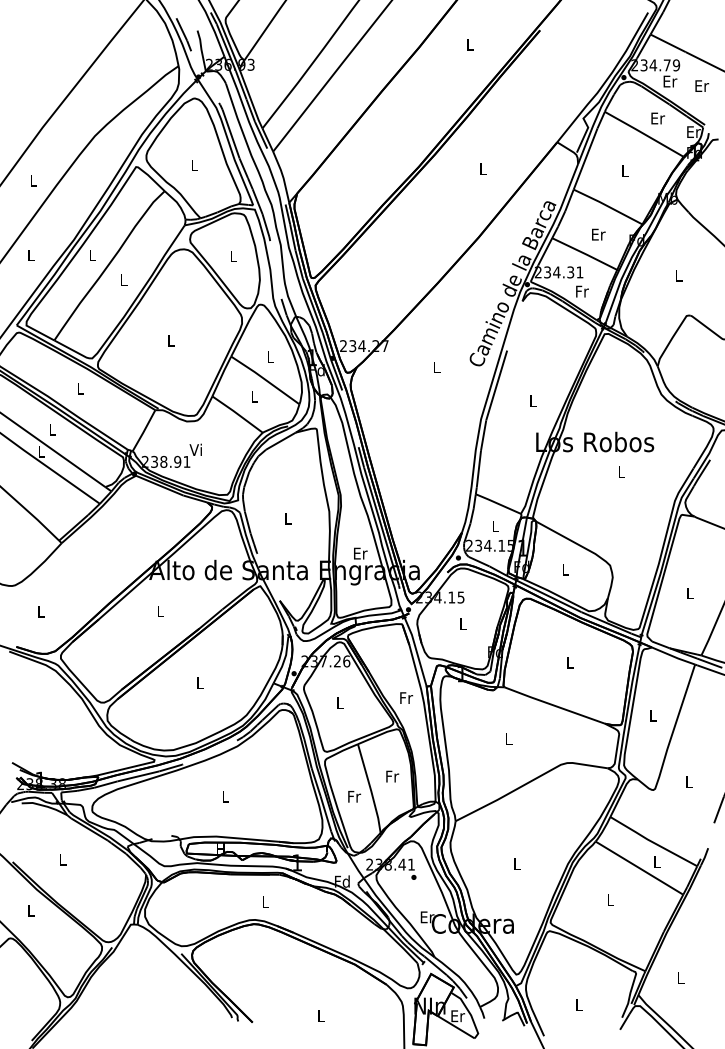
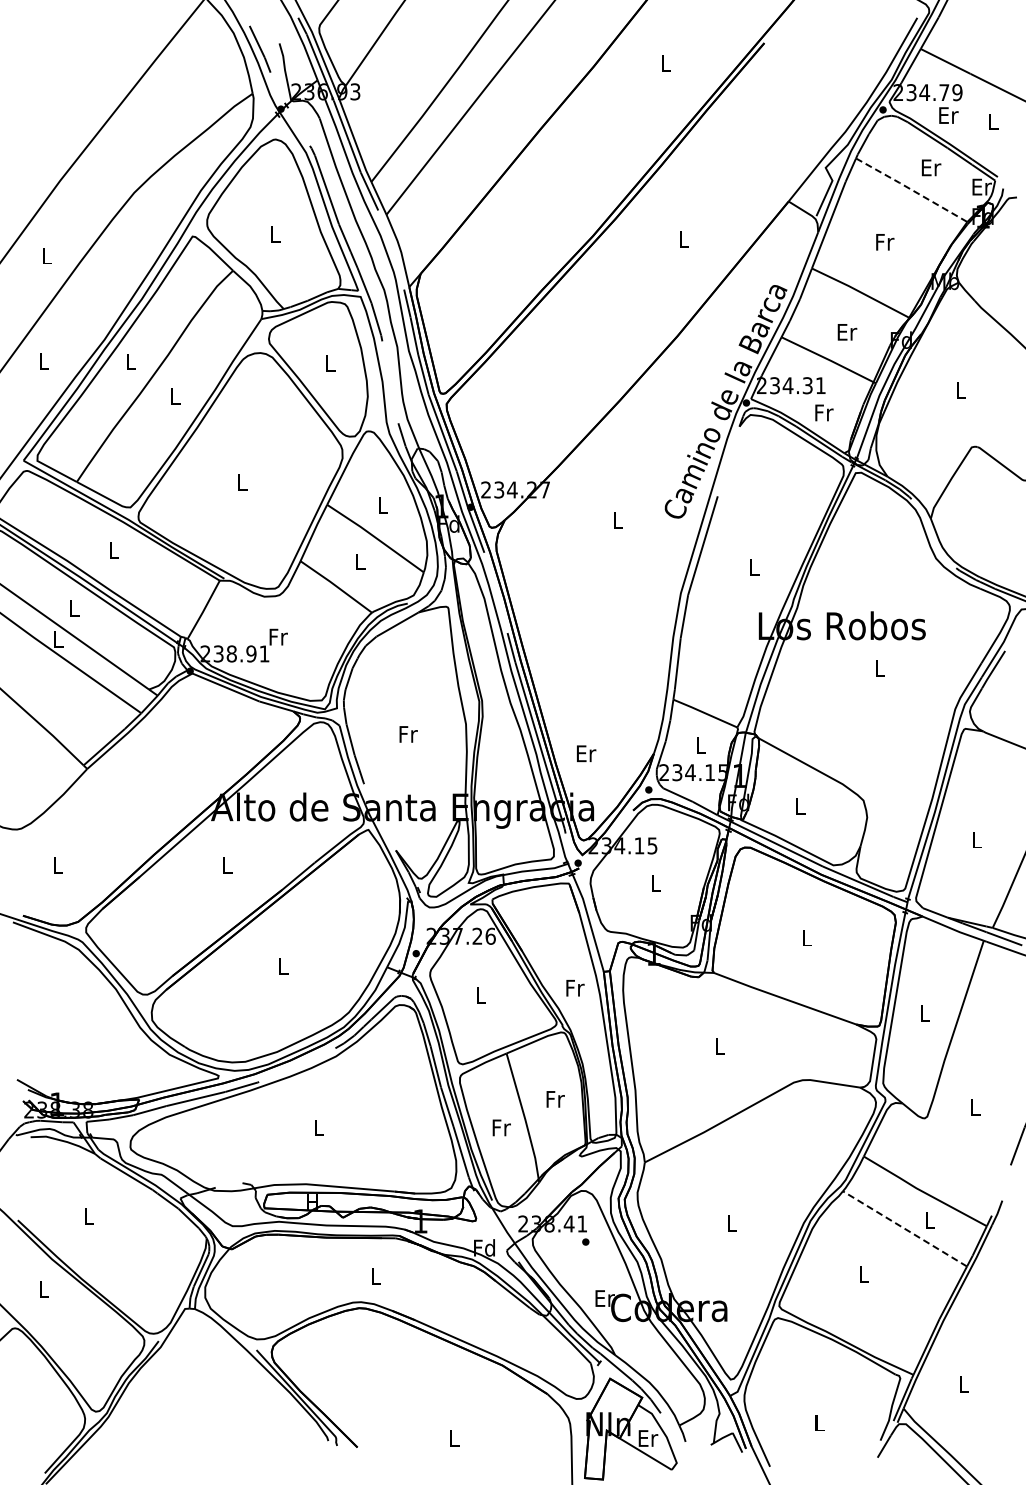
text: (701, 85) -> (993, 121), Er -> L
line: (644, 133) -> (911, 189), solid -> dashed
text: (625, 171) -> (885, 242), L -> Fr
text: (196, 449) -> (277, 636), Vi -> Fr
text: (288, 518) -> (408, 734), L -> Fr
text: (360, 553) -> (586, 753), moved
line: (639, 867) -> (904, 1228), solid -> dashed

